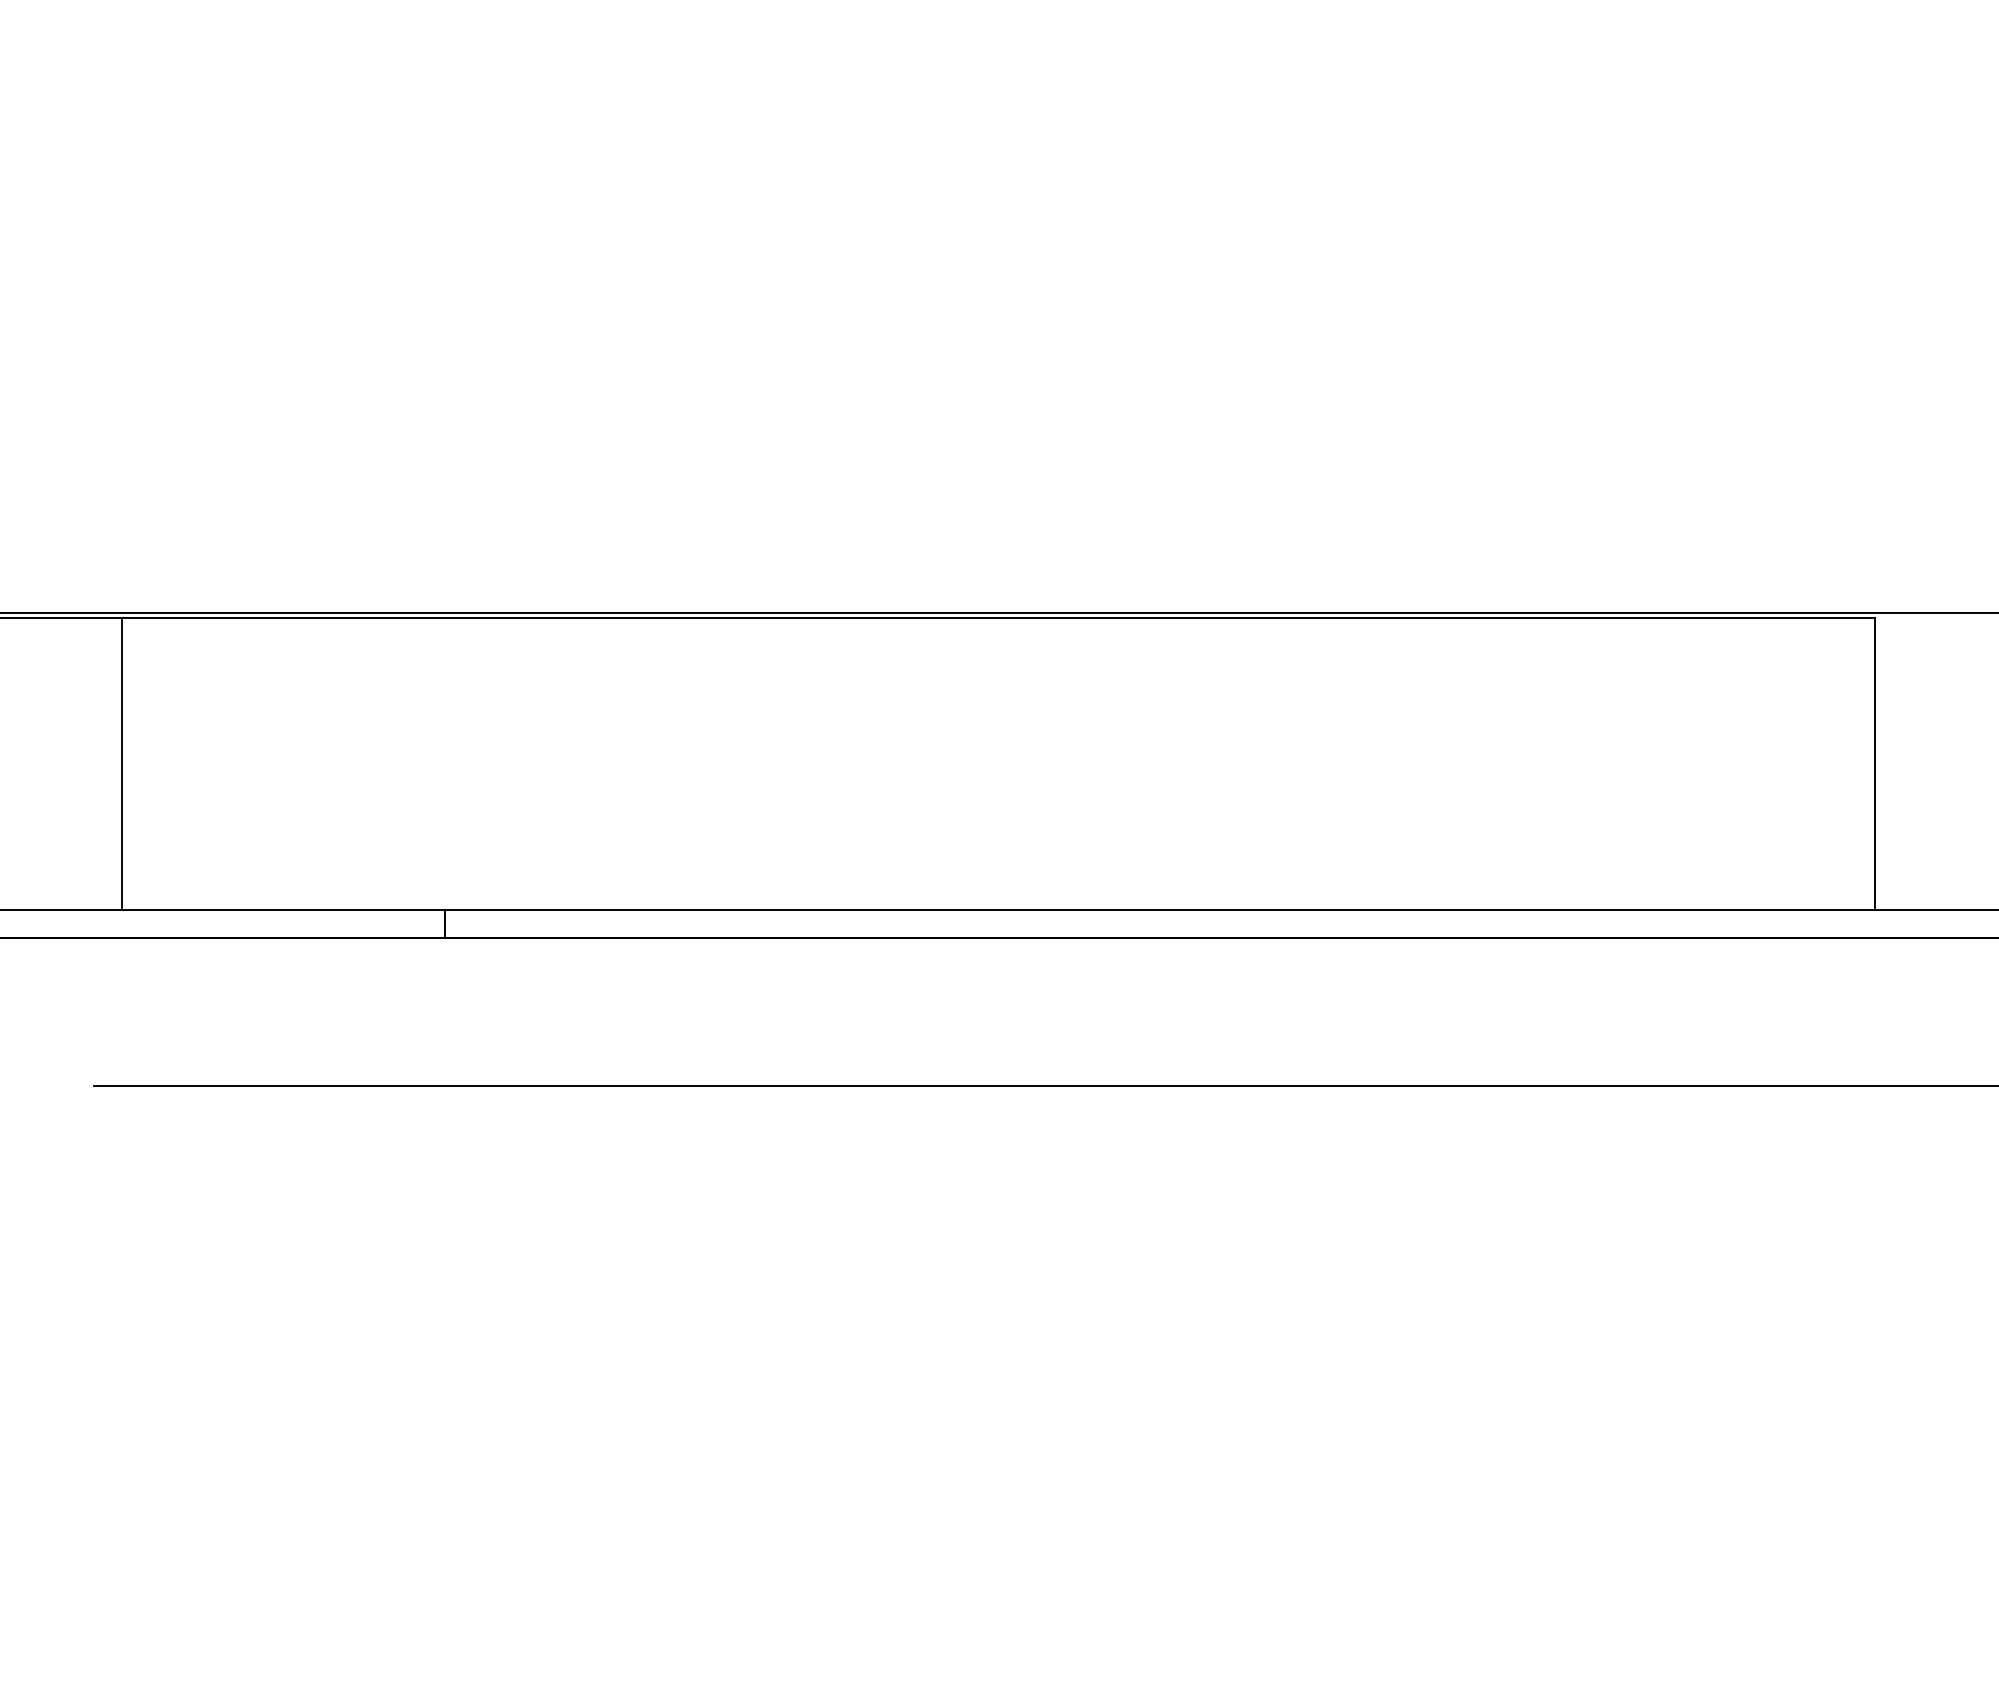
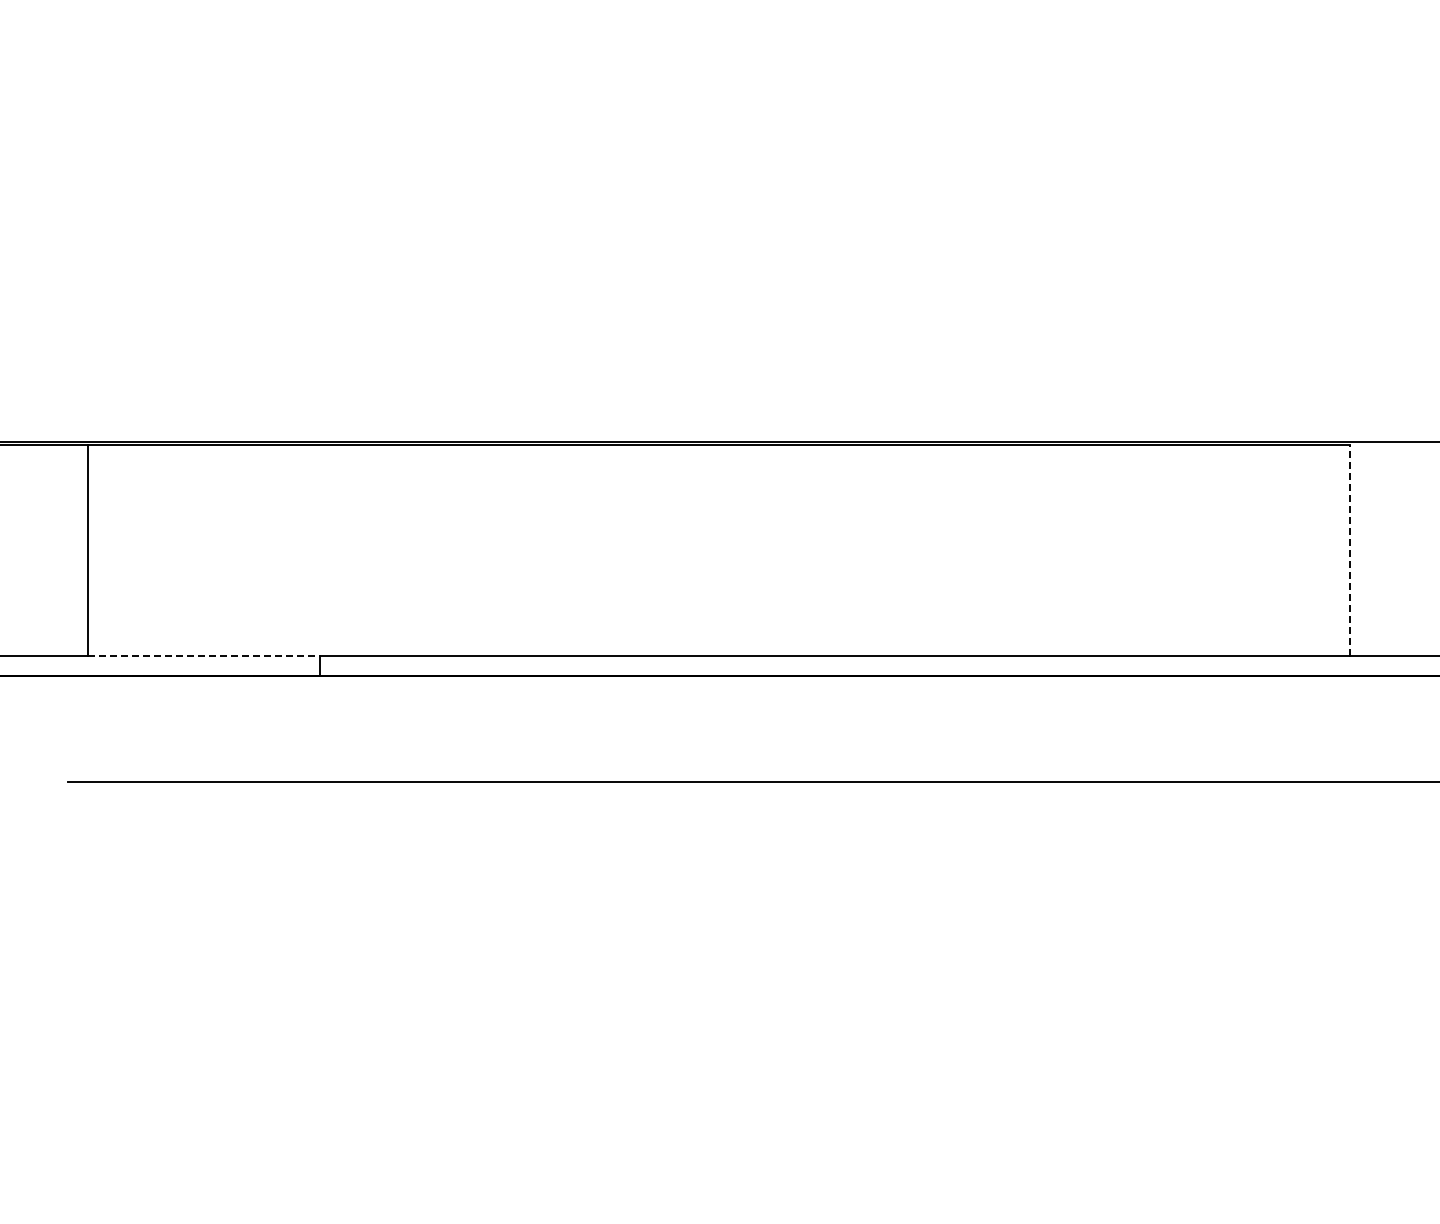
line: (1874, 764) -> (1350, 550), solid -> dashed
line: (284, 909) -> (204, 655), solid -> dashed

